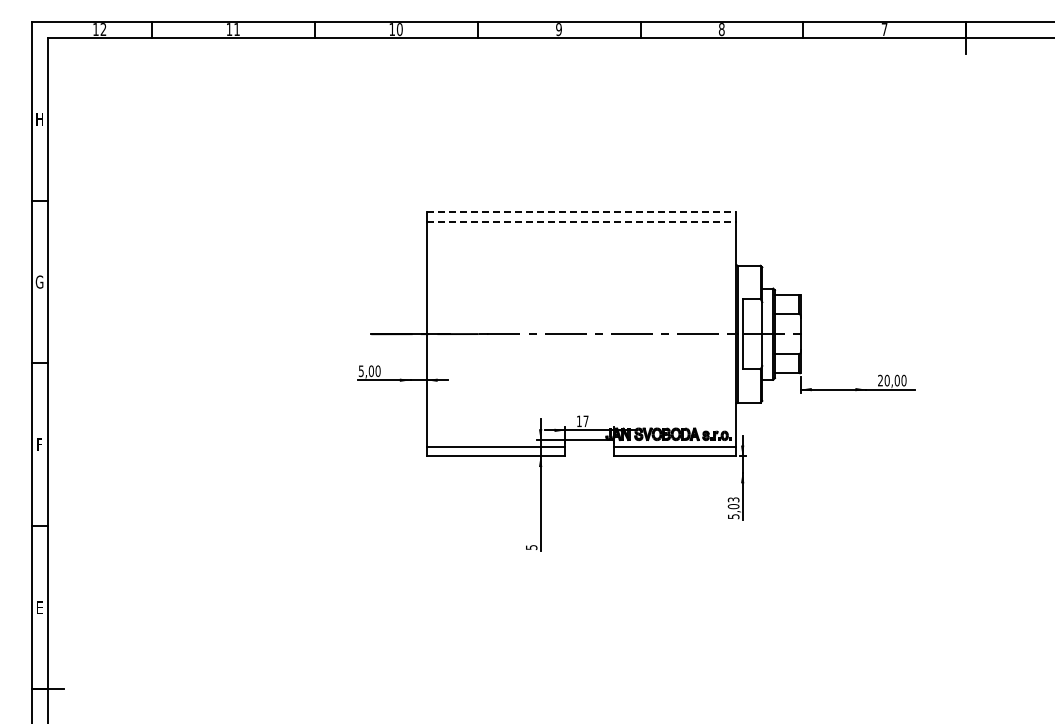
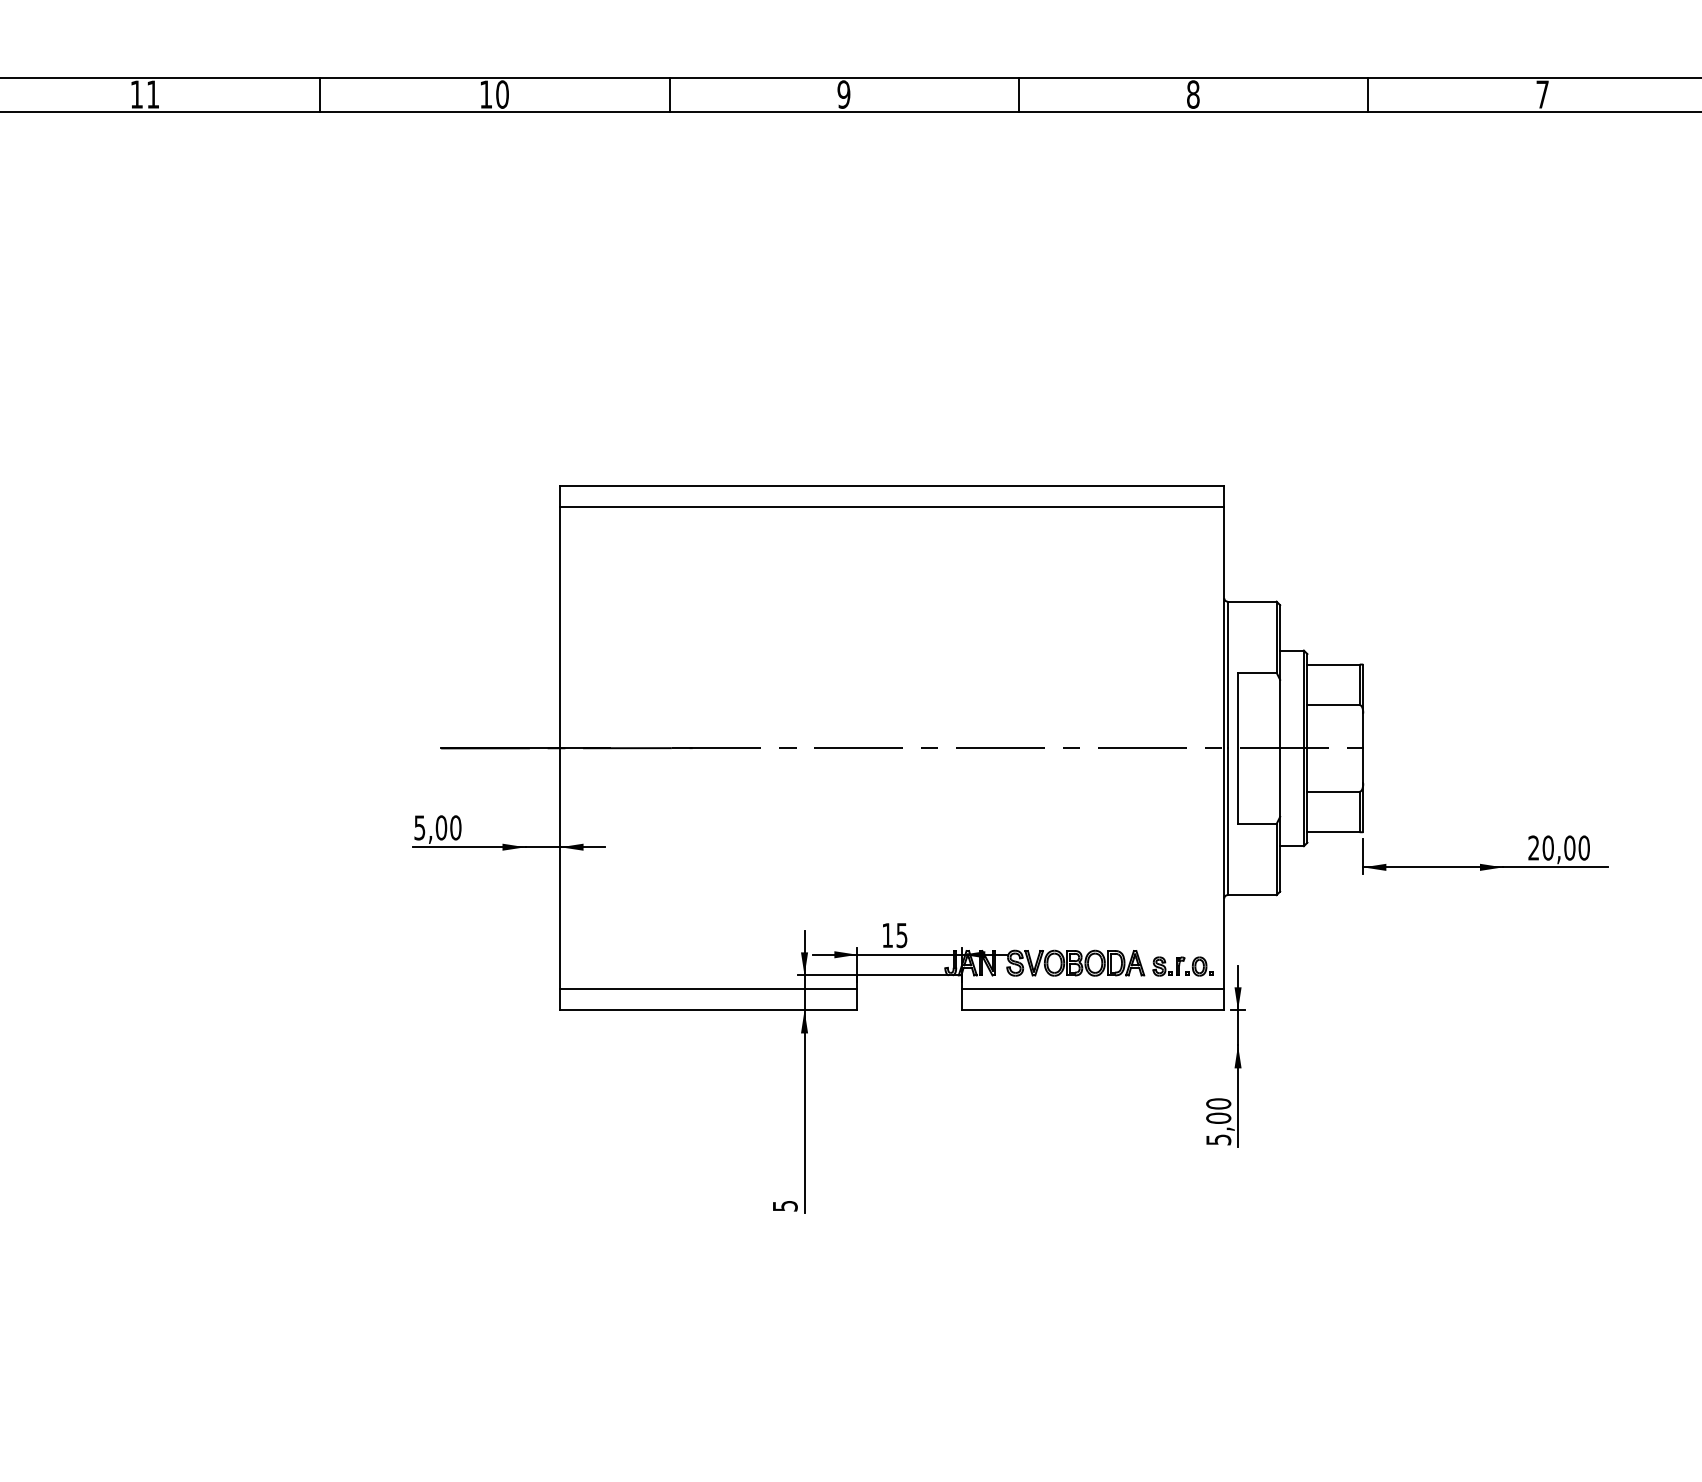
line: (581, 212) -> (892, 487), dashed -> solid
line: (581, 221) -> (892, 506), dashed -> solid
text: (585, 421) -> (900, 935), 17 -> 15
text: (733, 499) -> (1218, 1103), 5,03 -> 5,00

